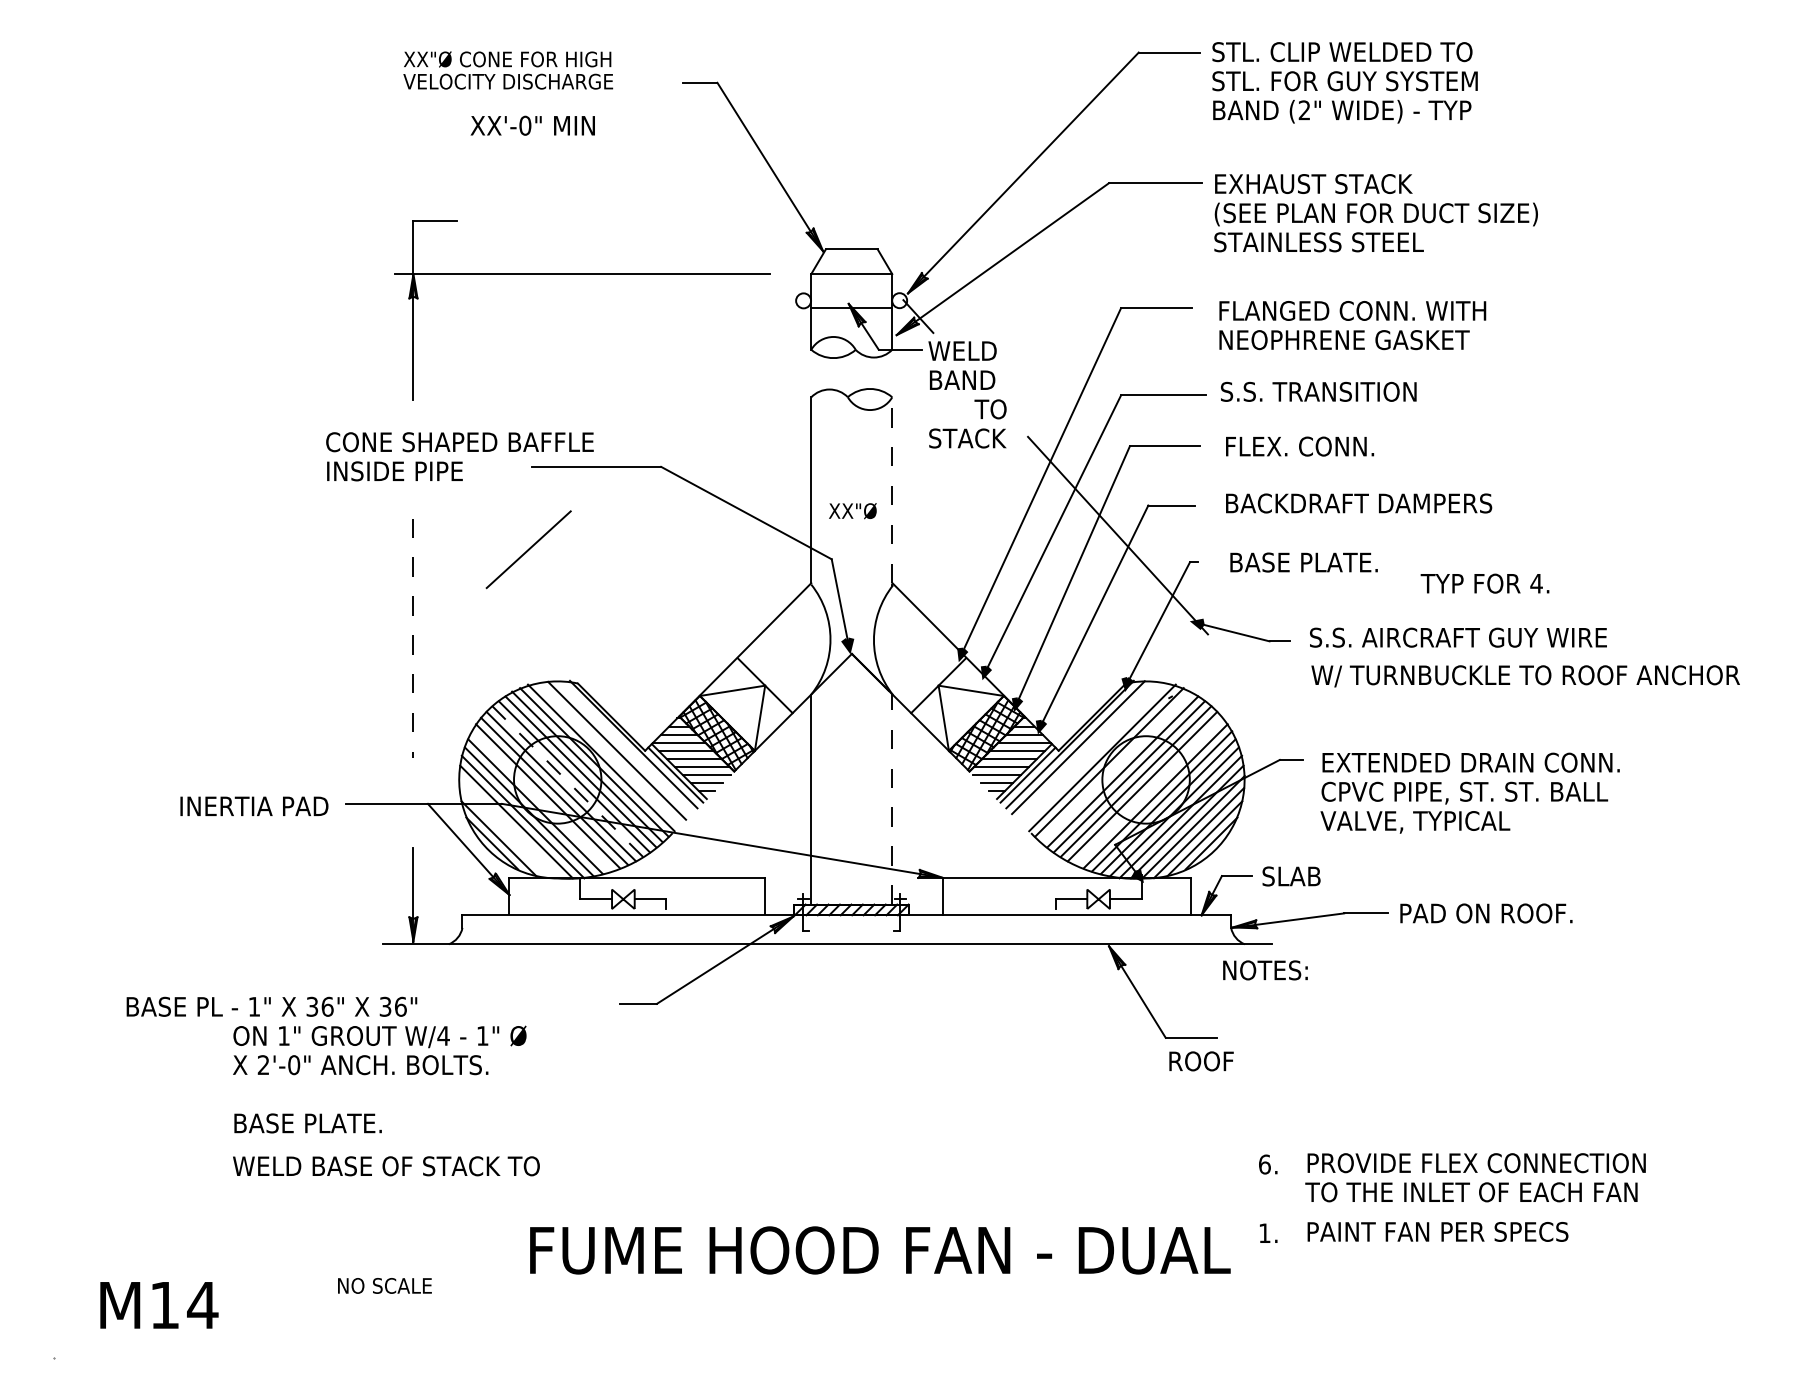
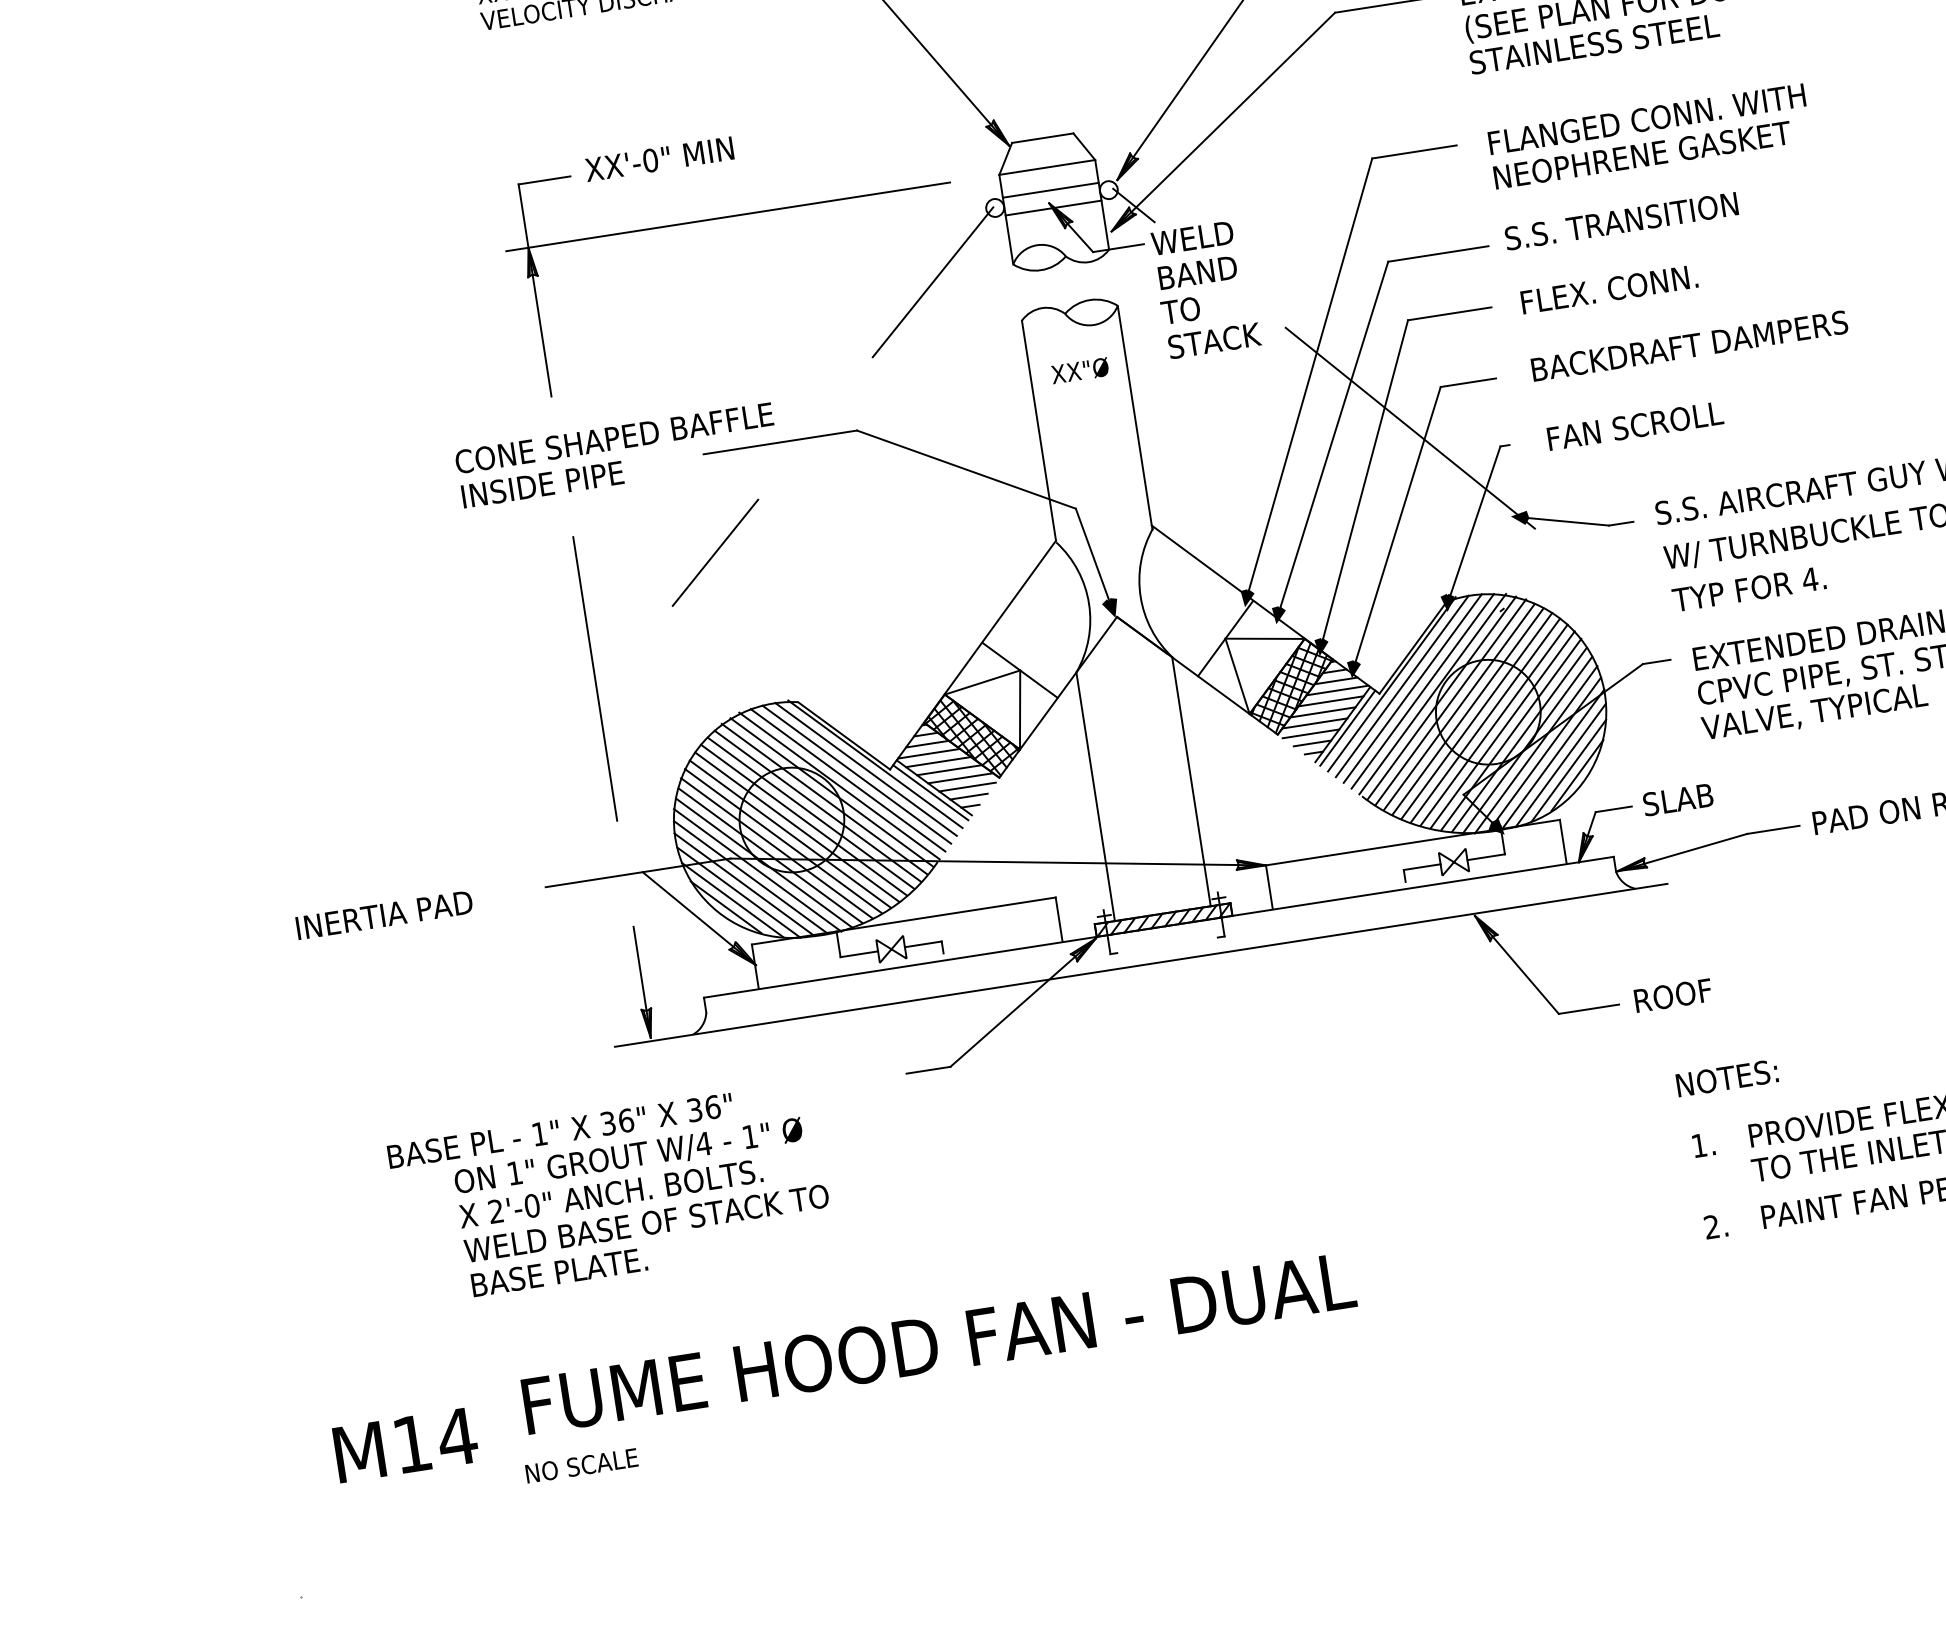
text: (532, 125) -> (659, 158), moved
line: (851, 293) -> (1050, 190), added
line: (742, 354) -> (932, 282), added
text: (990, 409) -> (1180, 310), moved
line: (892, 490) -> (1135, 416), dashed -> solid
text: (852, 511) -> (1079, 371), moved
text: (1304, 562) -> (1635, 425), BASE PLATE. -> FAN SCROLL
text: (1484, 583) -> (1748, 589), moved
line: (413, 638) -> (595, 679), dashed -> solid
line: (624, 747) -> (865, 769), added
line: (1086, 750) -> (1412, 688), added
line: (608, 754) -> (847, 780), added
line: (1094, 754) -> (1422, 691), added
line: (1116, 766) -> (1450, 701), added
line: (567, 781) -> (803, 820), dashed -> solid
line: (1148, 790) -> (1493, 724), added
line: (892, 798) -> (1191, 780), dashed -> solid
line: (541, 801) -> (776, 848), added
text: (254, 805) -> (384, 914), moved
line: (510, 826) -> (744, 883), added
line: (504, 833) -> (738, 893), added
text: (1265, 970) -> (1727, 1078), moved
text: (271, 1006) -> (559, 1130), moved
text: (1201, 1061) -> (1673, 995), moved
text: (1264, 1164) -> (1698, 1145), 6. -> 1.
text: (386, 1166) -> (646, 1223), moved
text: (1264, 1232) -> (1711, 1226), 1. -> 2.
text: (880, 1250) -> (939, 1343), moved
text: (384, 1285) -> (581, 1465), moved
text: (159, 1305) -> (406, 1445), moved

